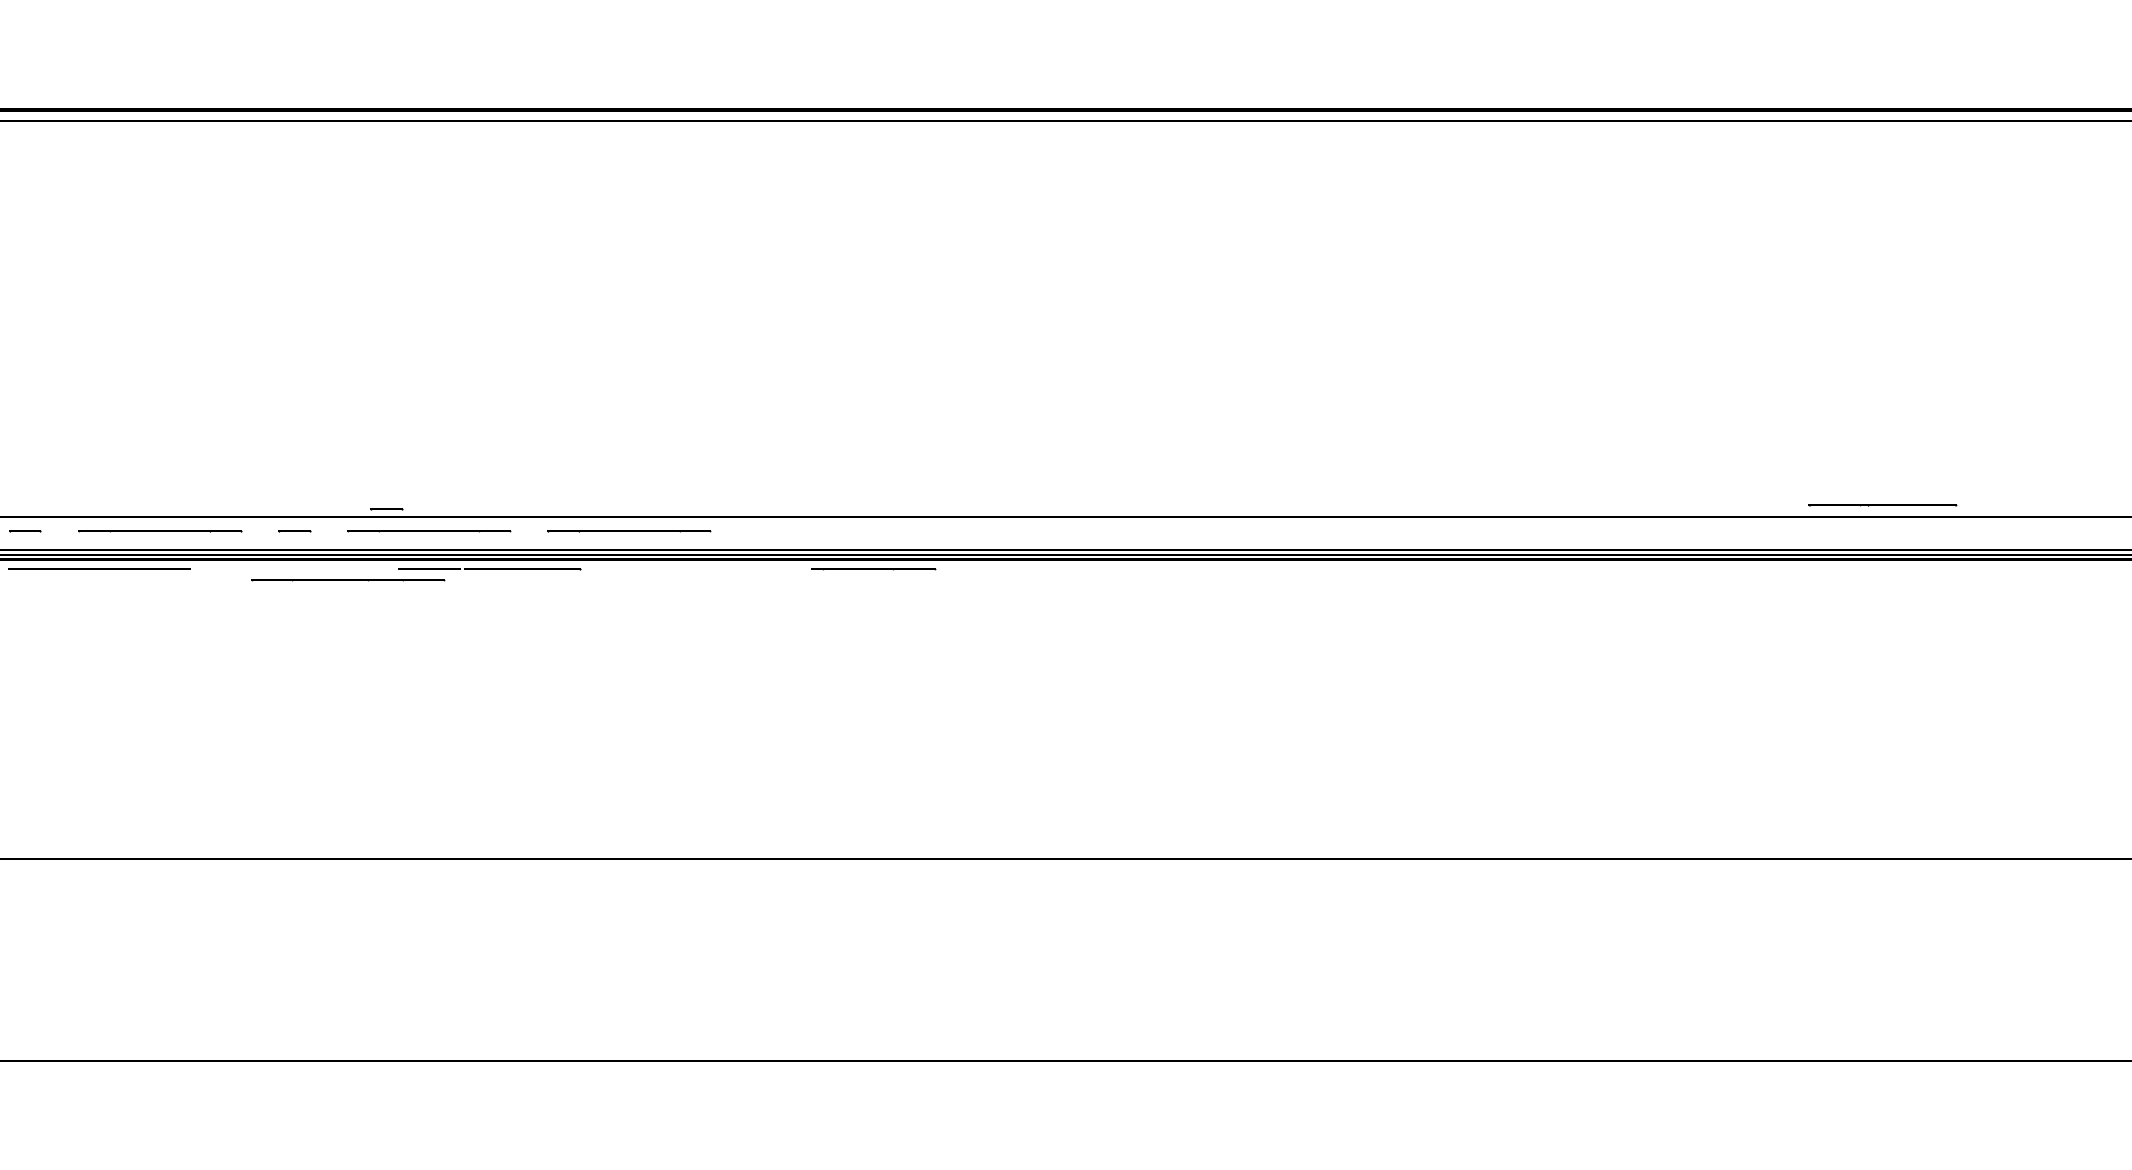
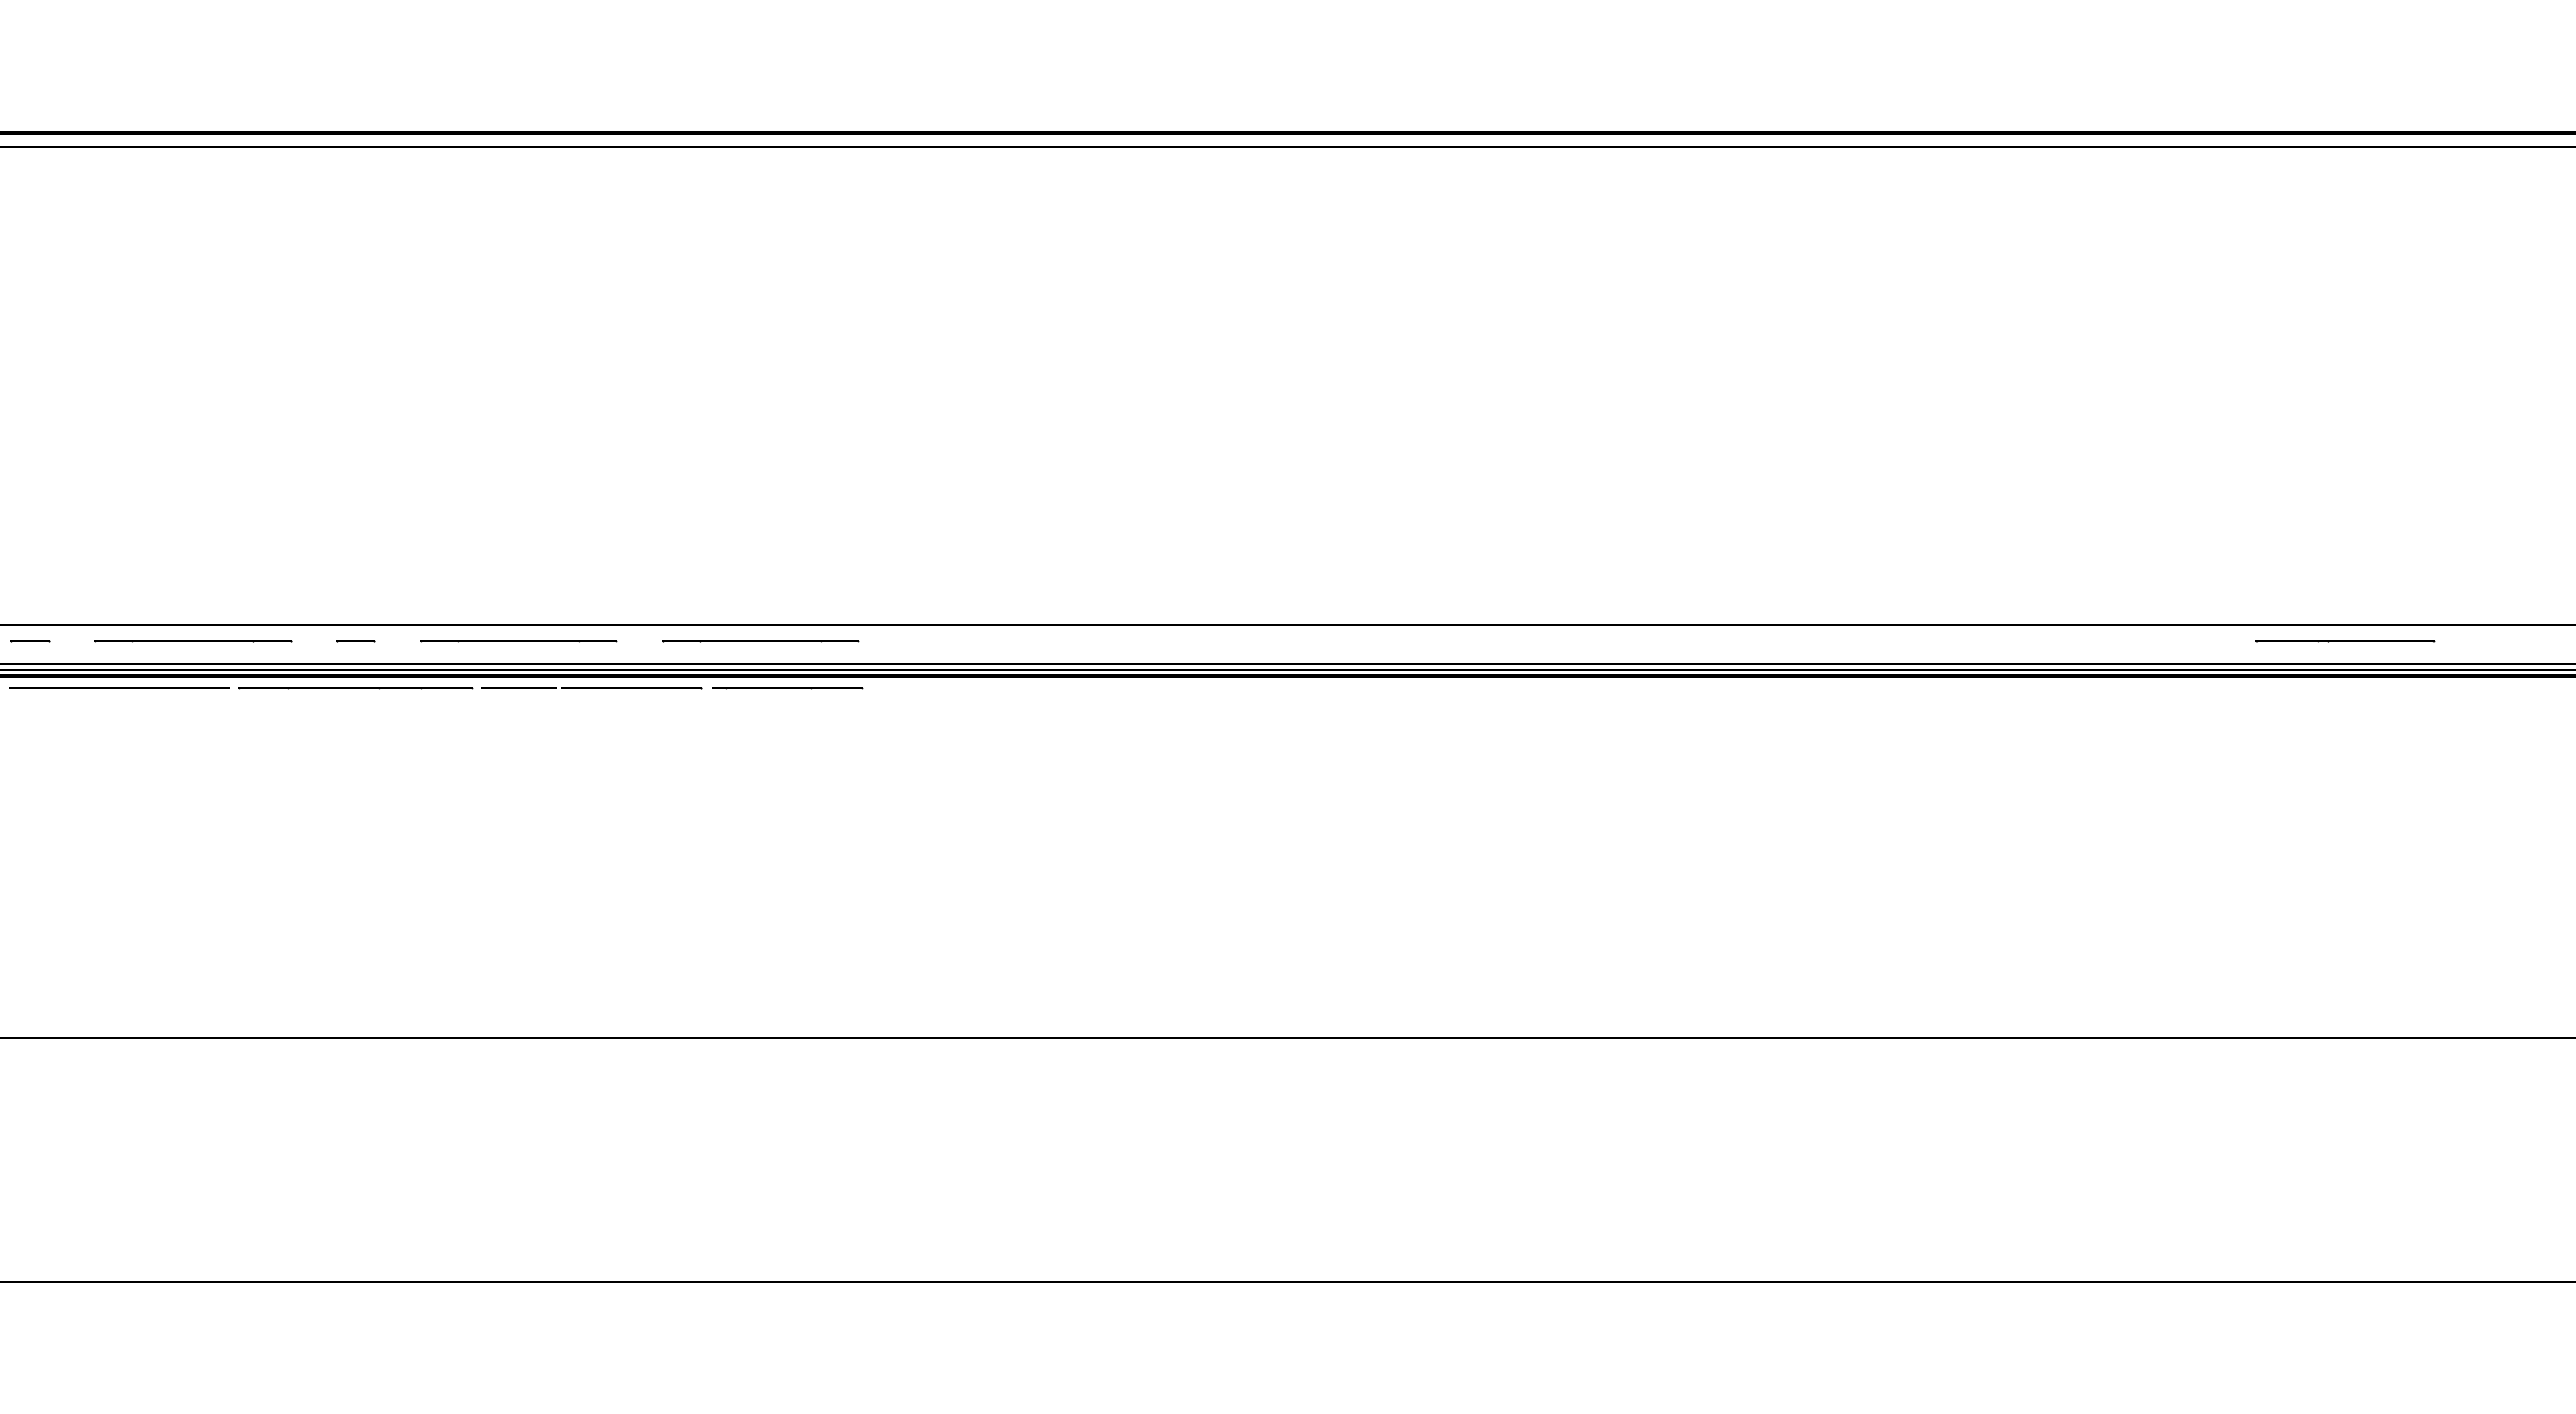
line: (1882, 505) -> (2345, 641), moved
line: (386, 509) -> (466, 615), removed
line: (873, 569) -> (787, 688), moved
line: (348, 580) -> (355, 688), moved

